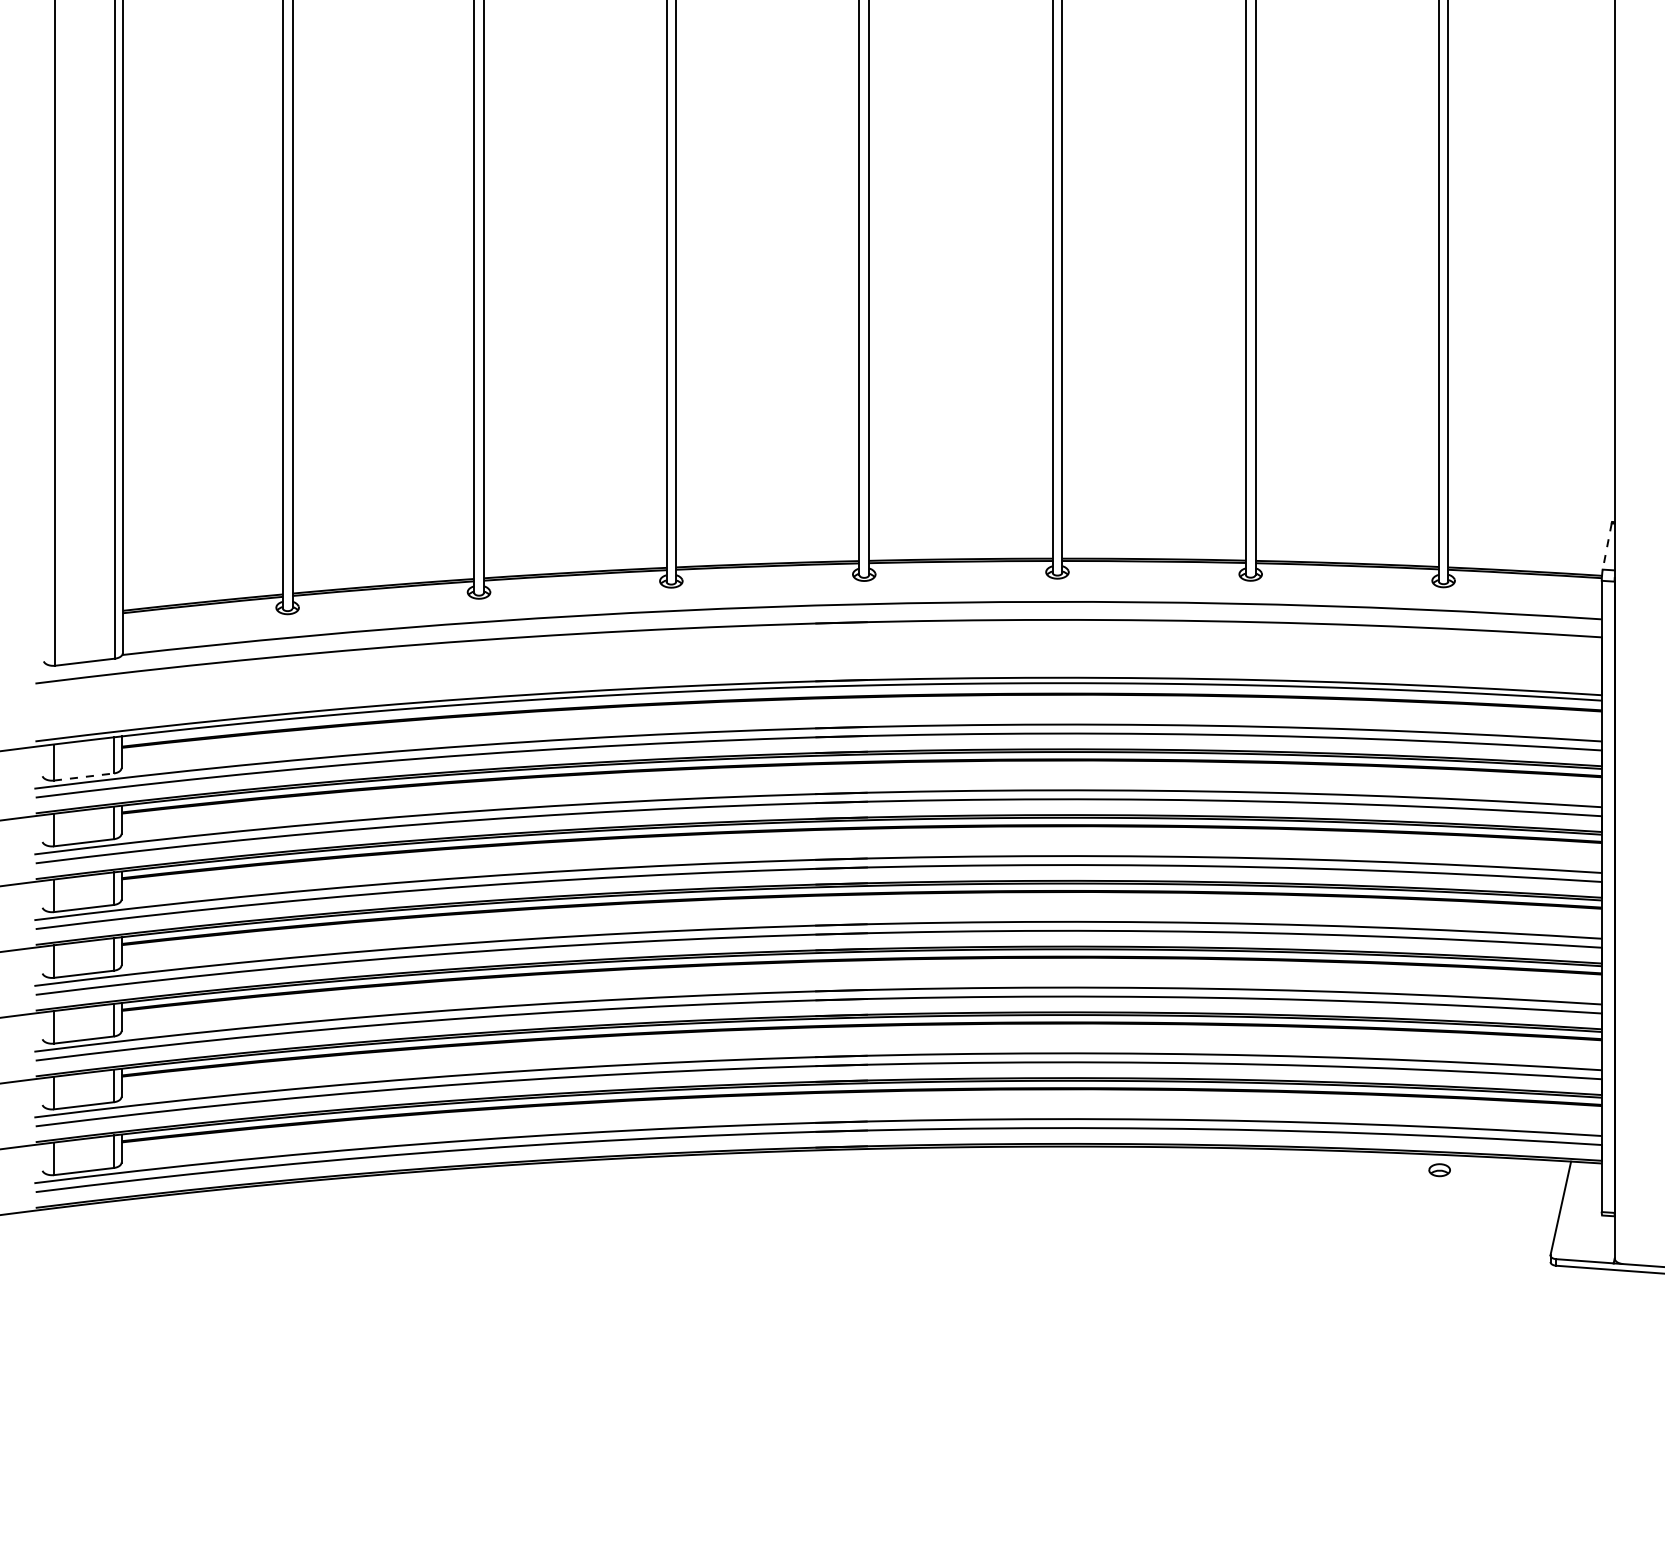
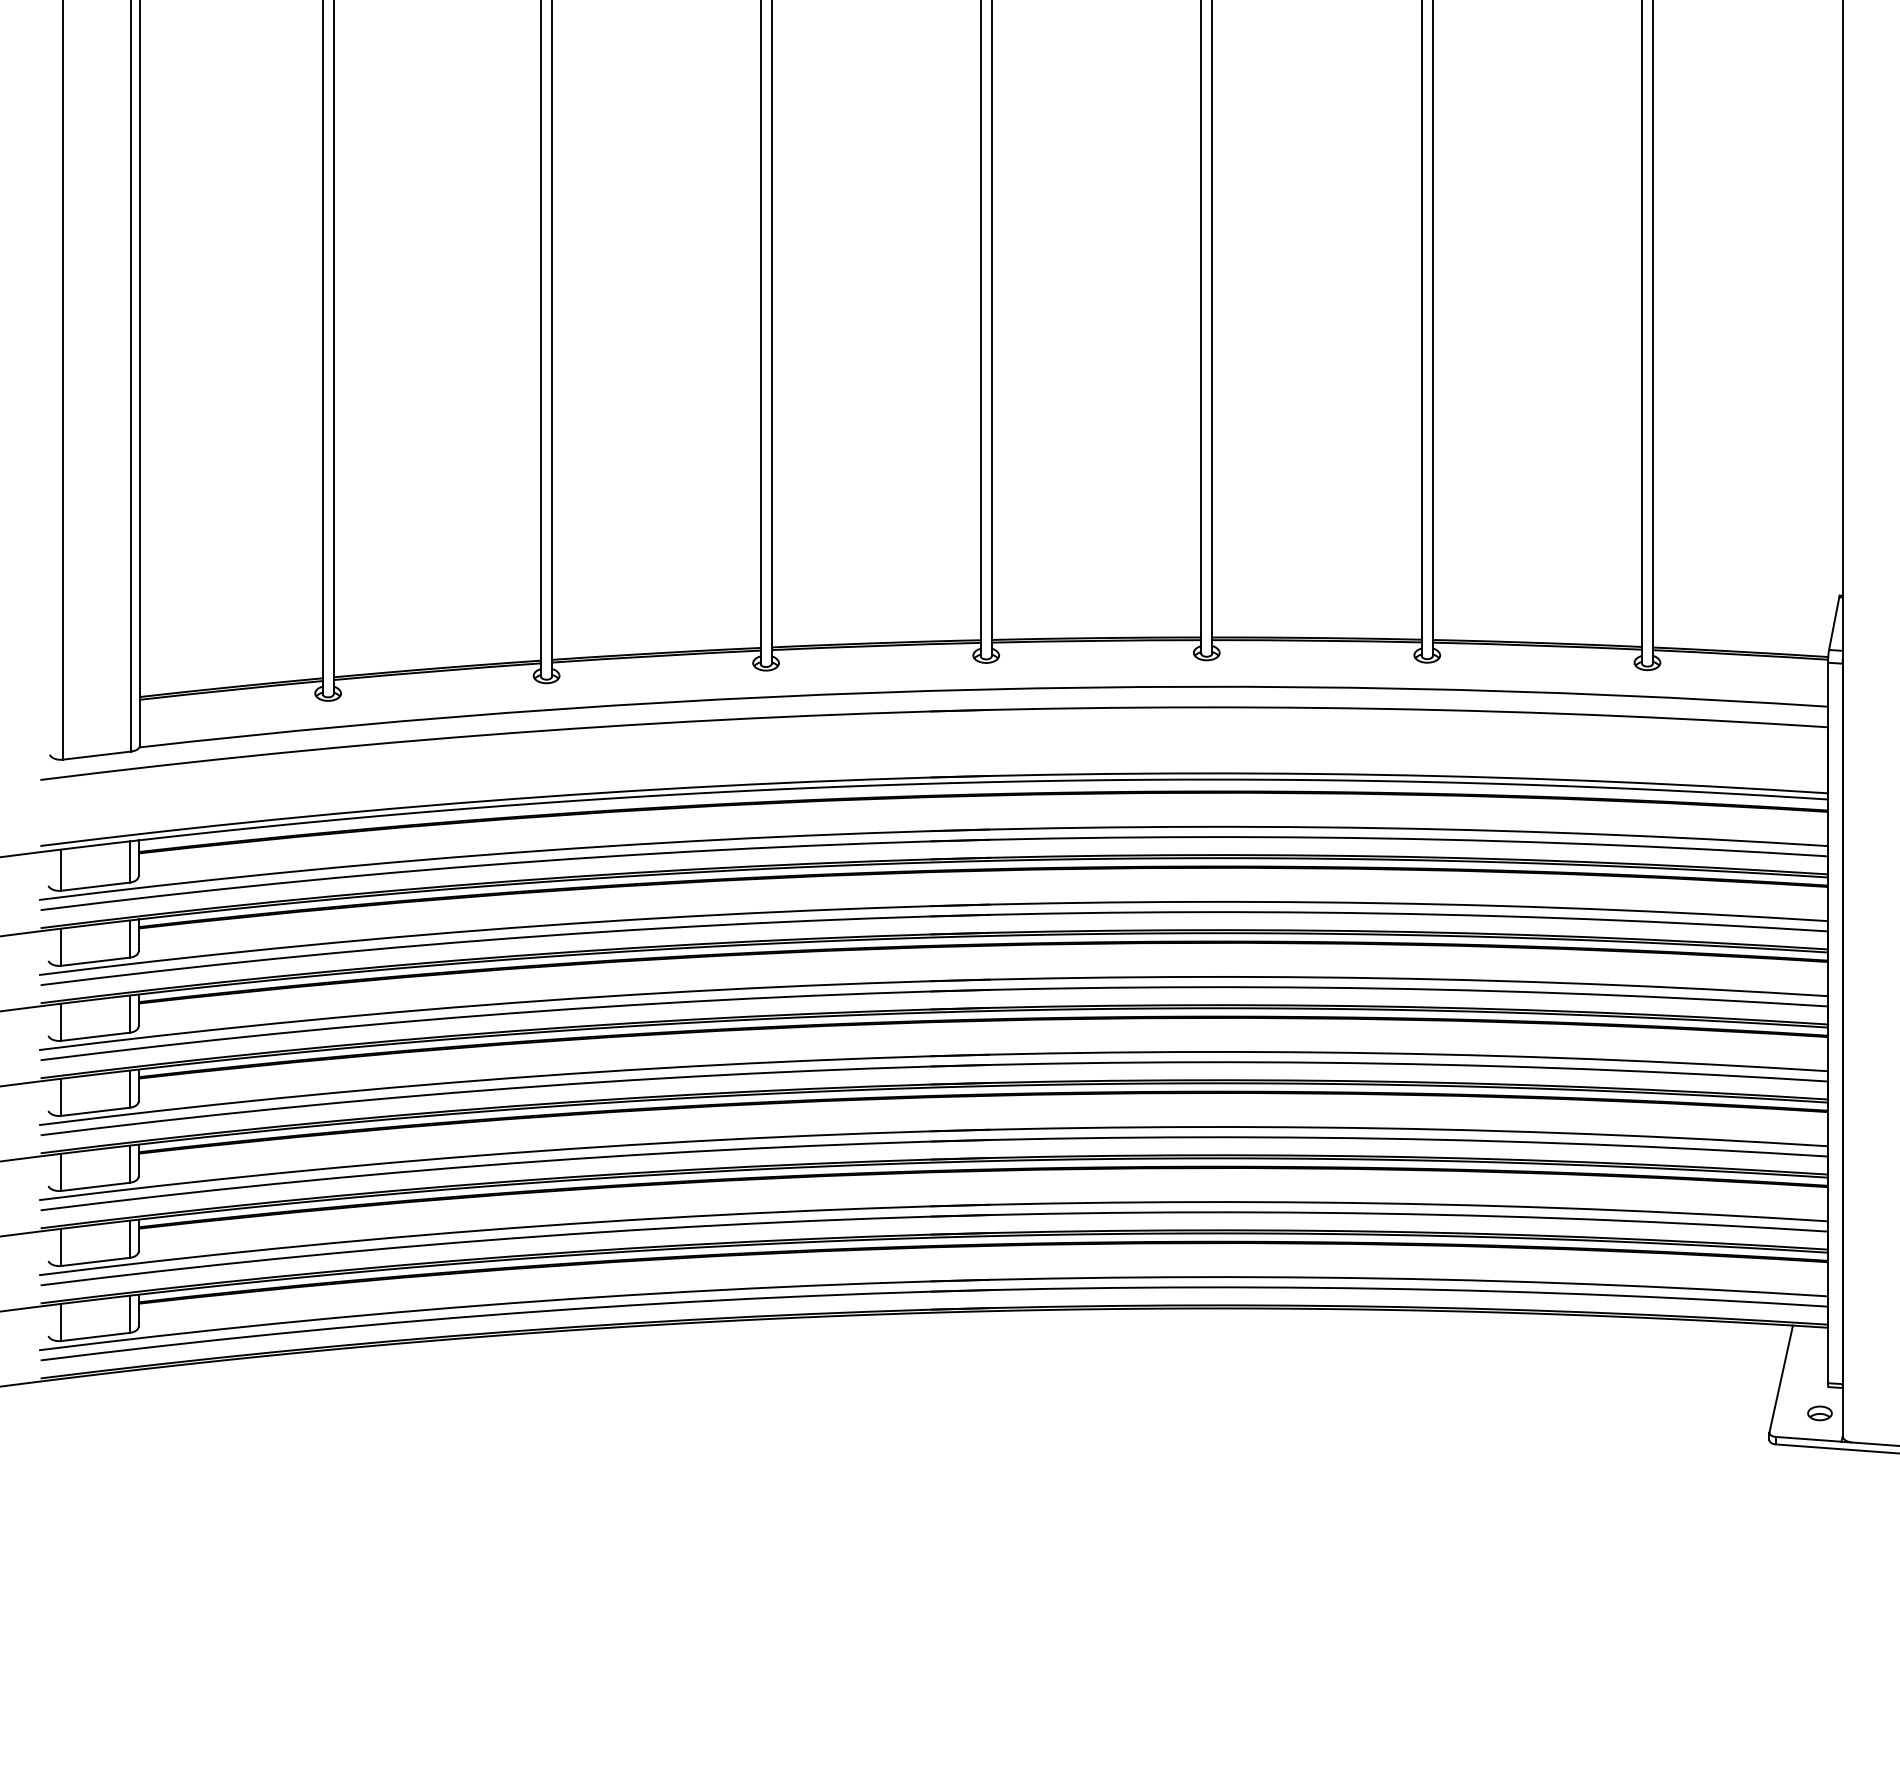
line: (1607, 546) -> (1834, 623), dashed -> solid
line: (84, 776) -> (96, 886), dashed -> solid
part: (1439, 1170) -> (1819, 1413), moved

